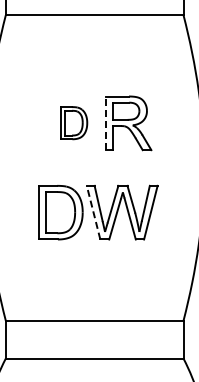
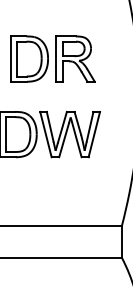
part: (73, 122) -> (28, 58), size x1.67
line: (105, 123) -> (56, 59), dashed -> solid
line: (93, 212) -> (45, 134), dashed -> solid

